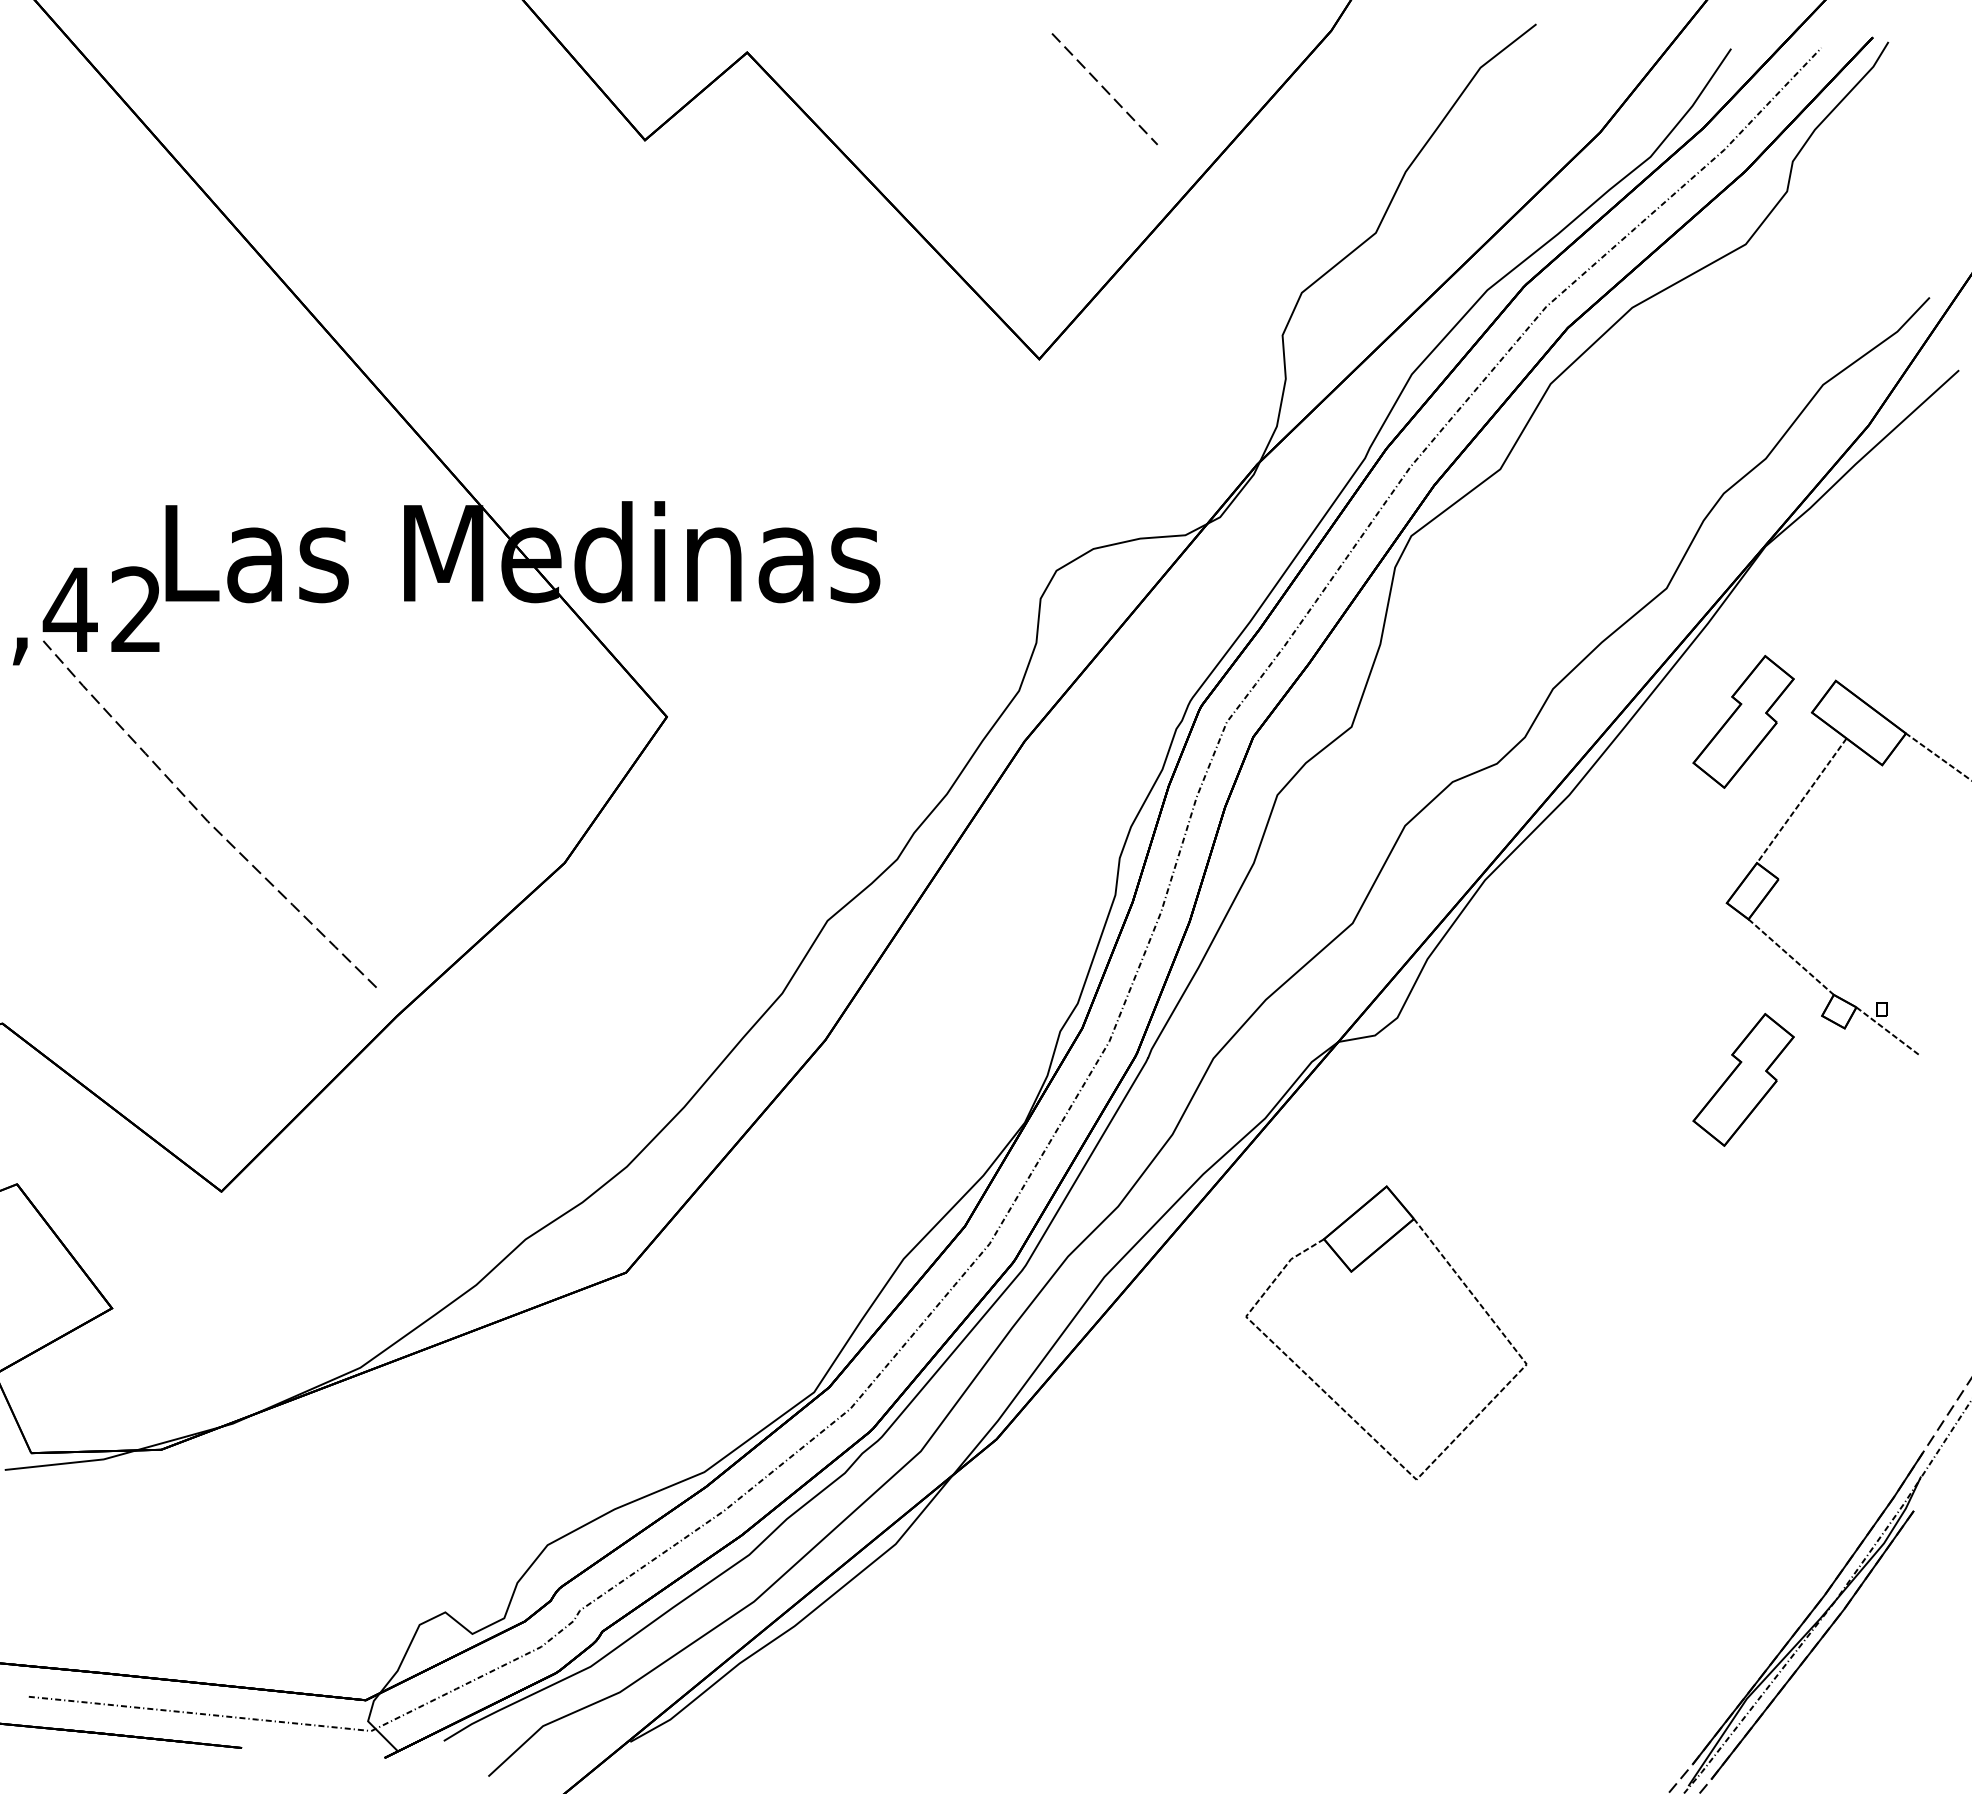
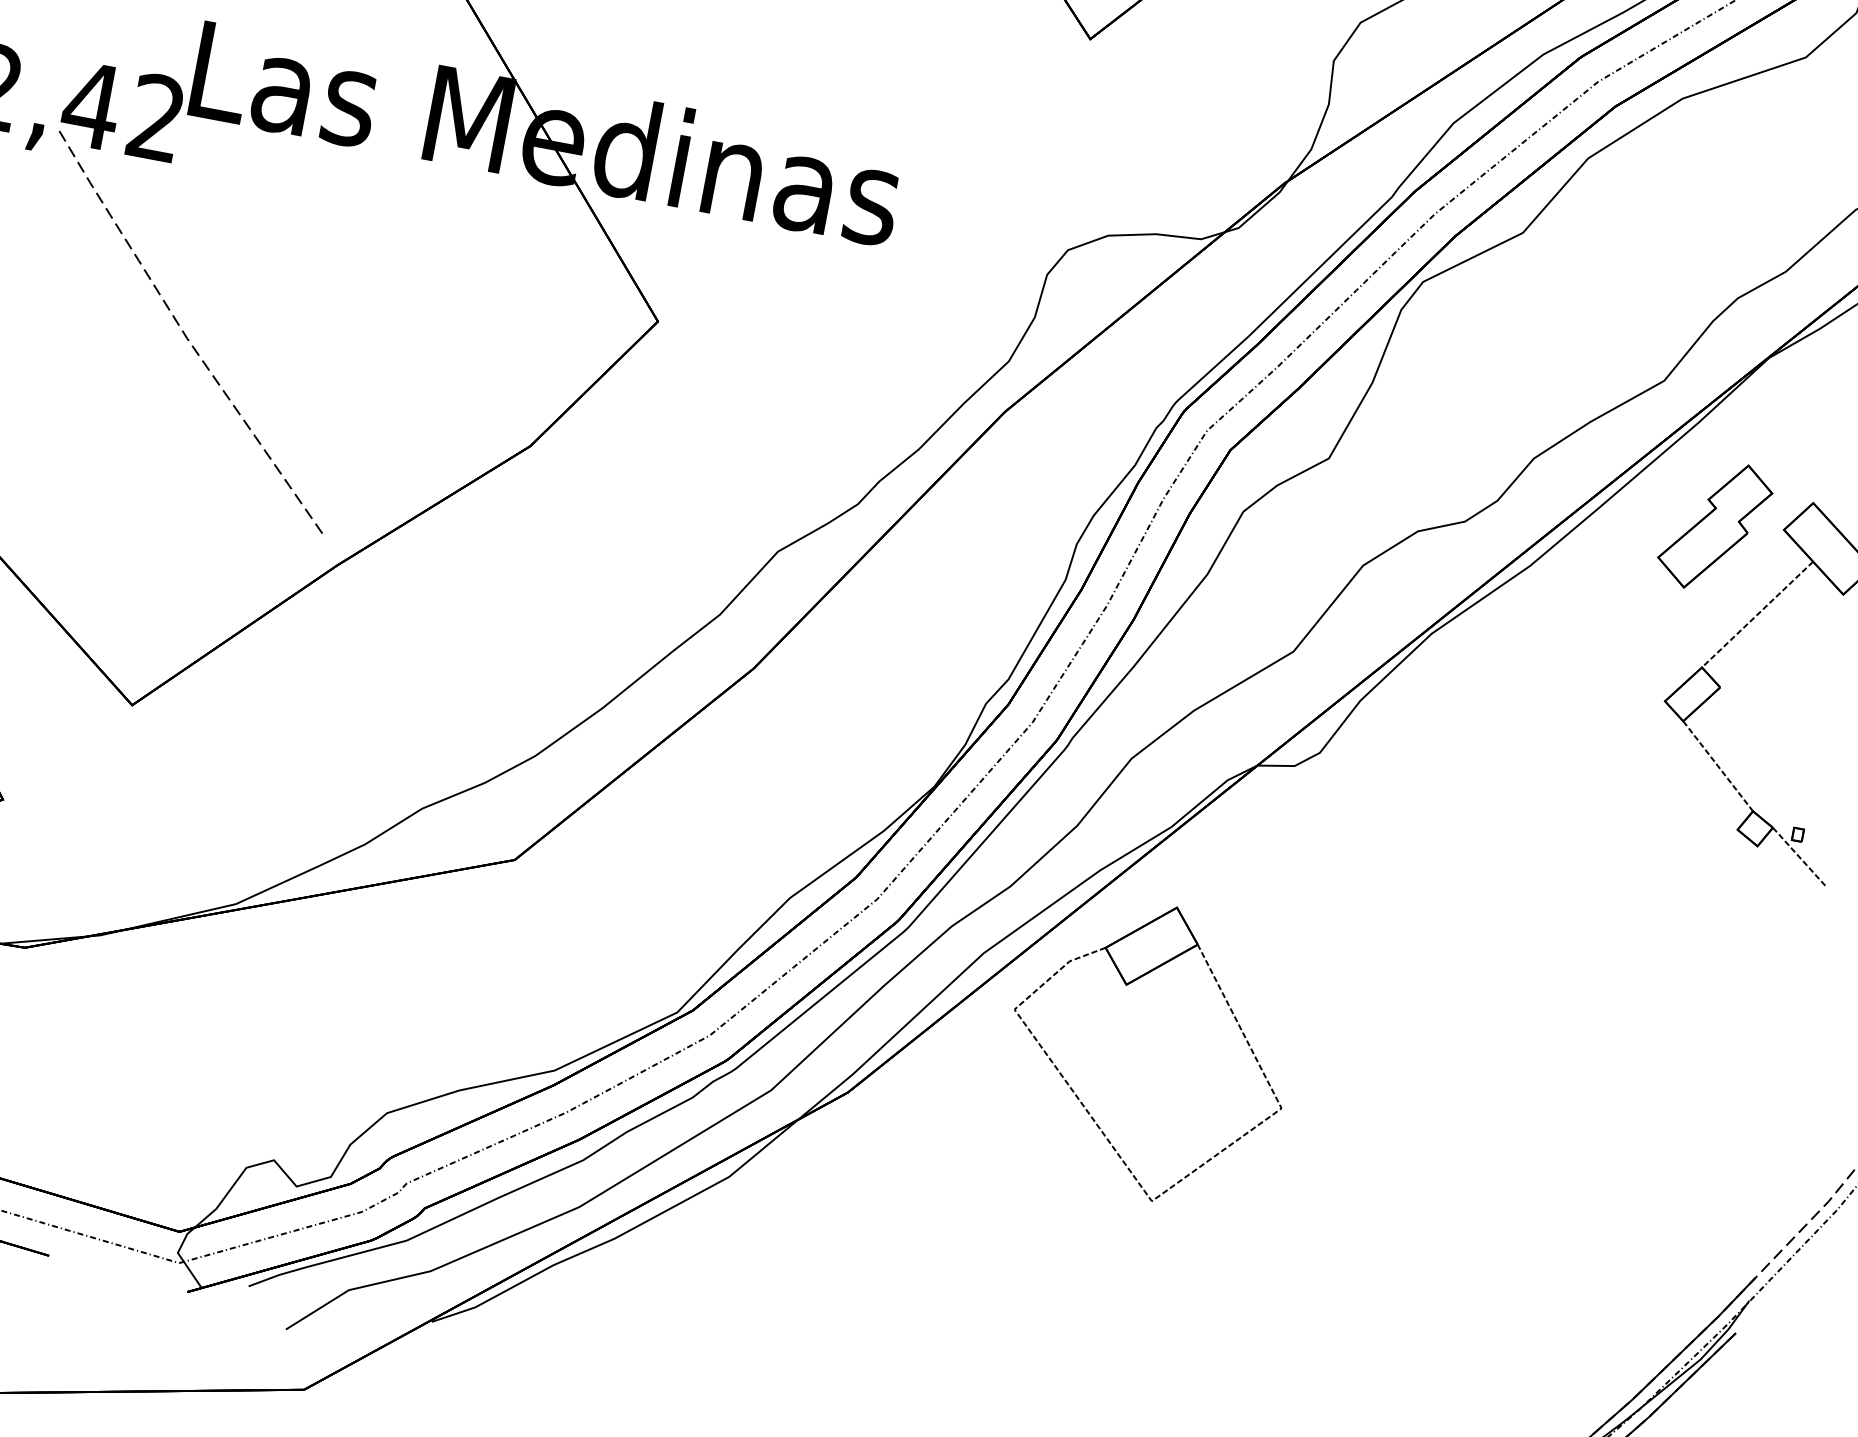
part: (1743, 1079) -> (1648, 877), removed
part: (1352, 1272) -> (1127, 985), moved

